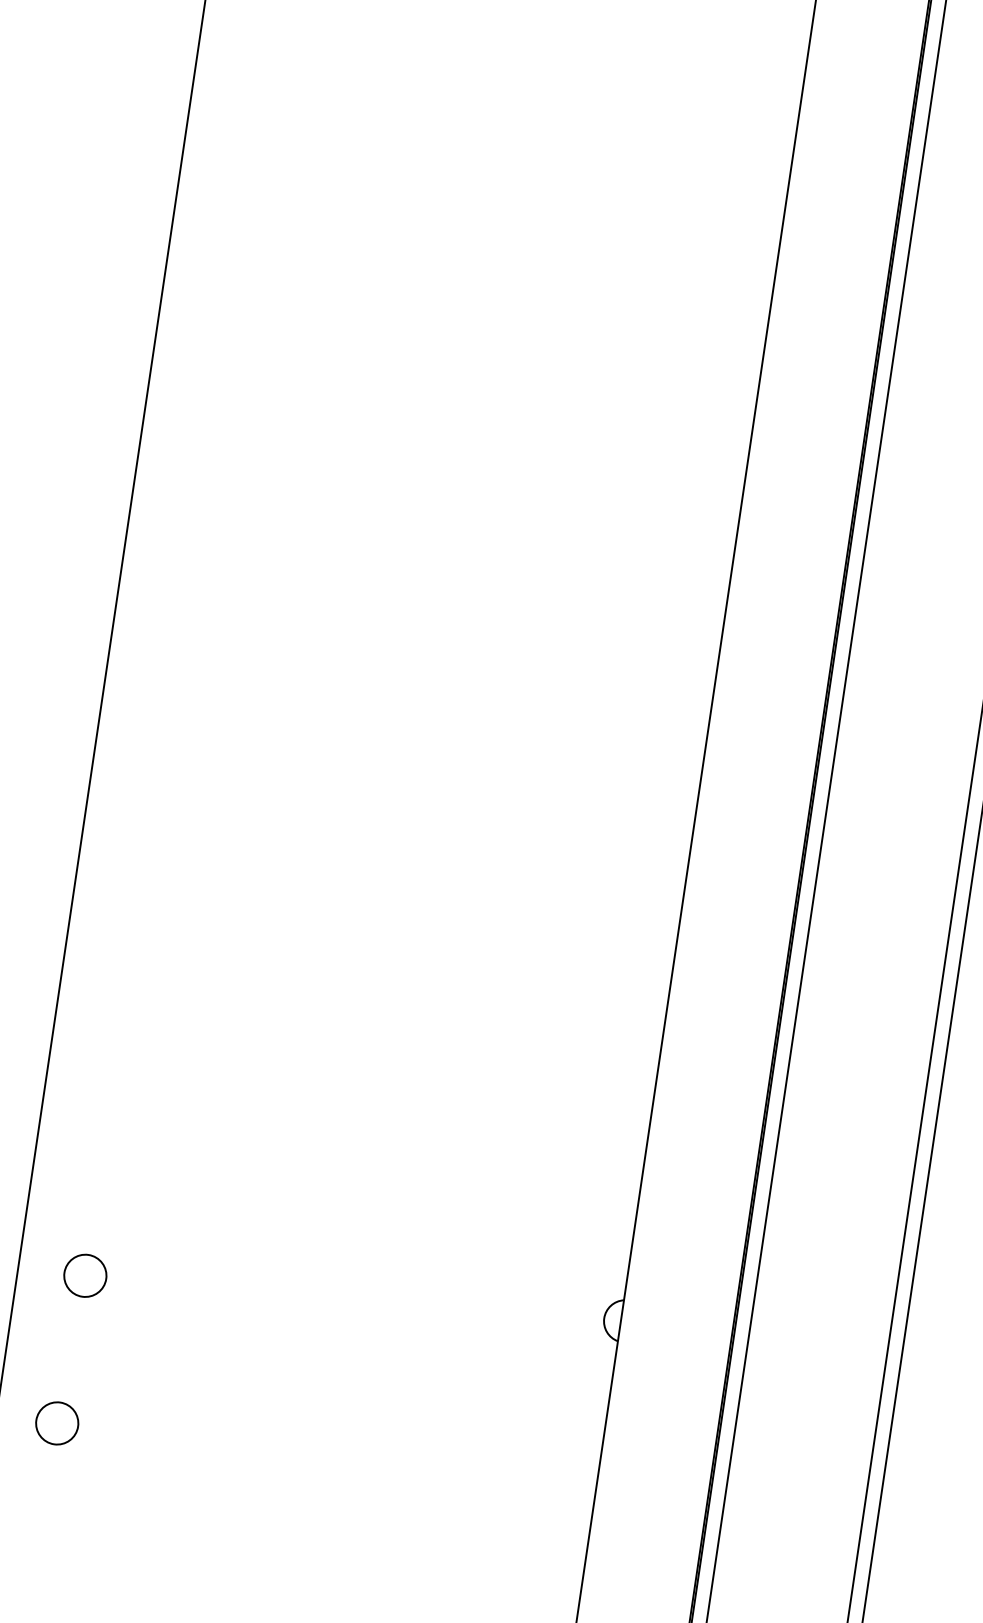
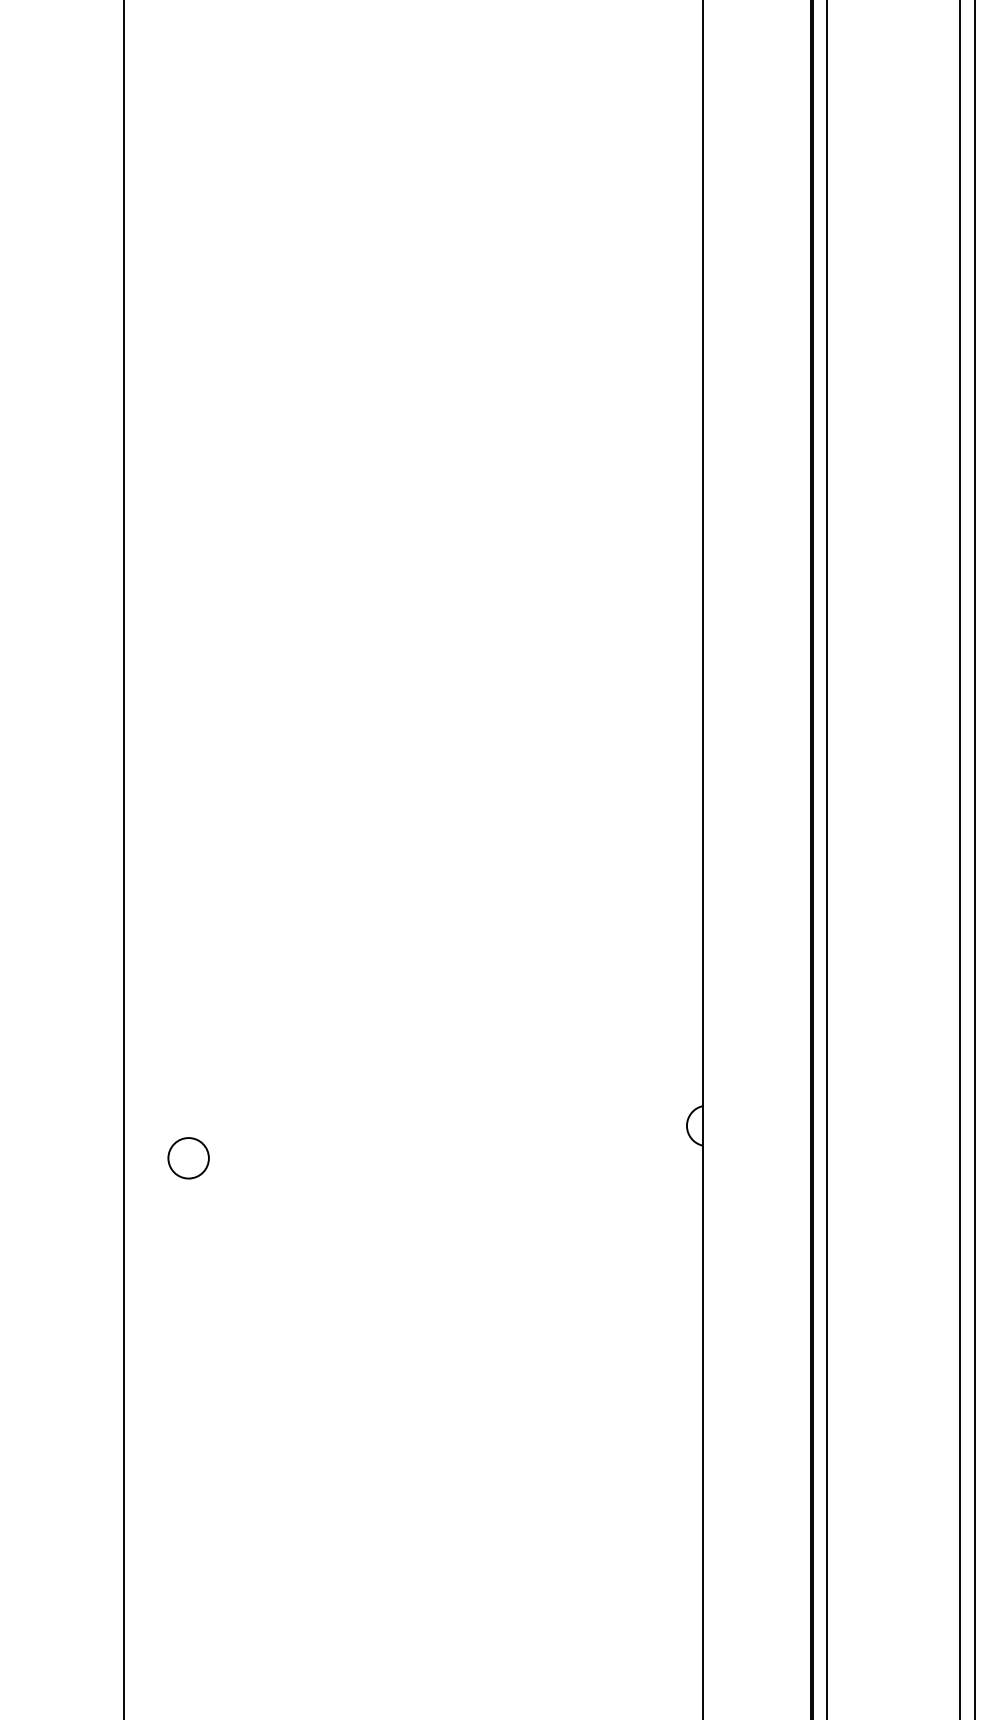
circle: (57, 1423) -> (182, 1302), removed

